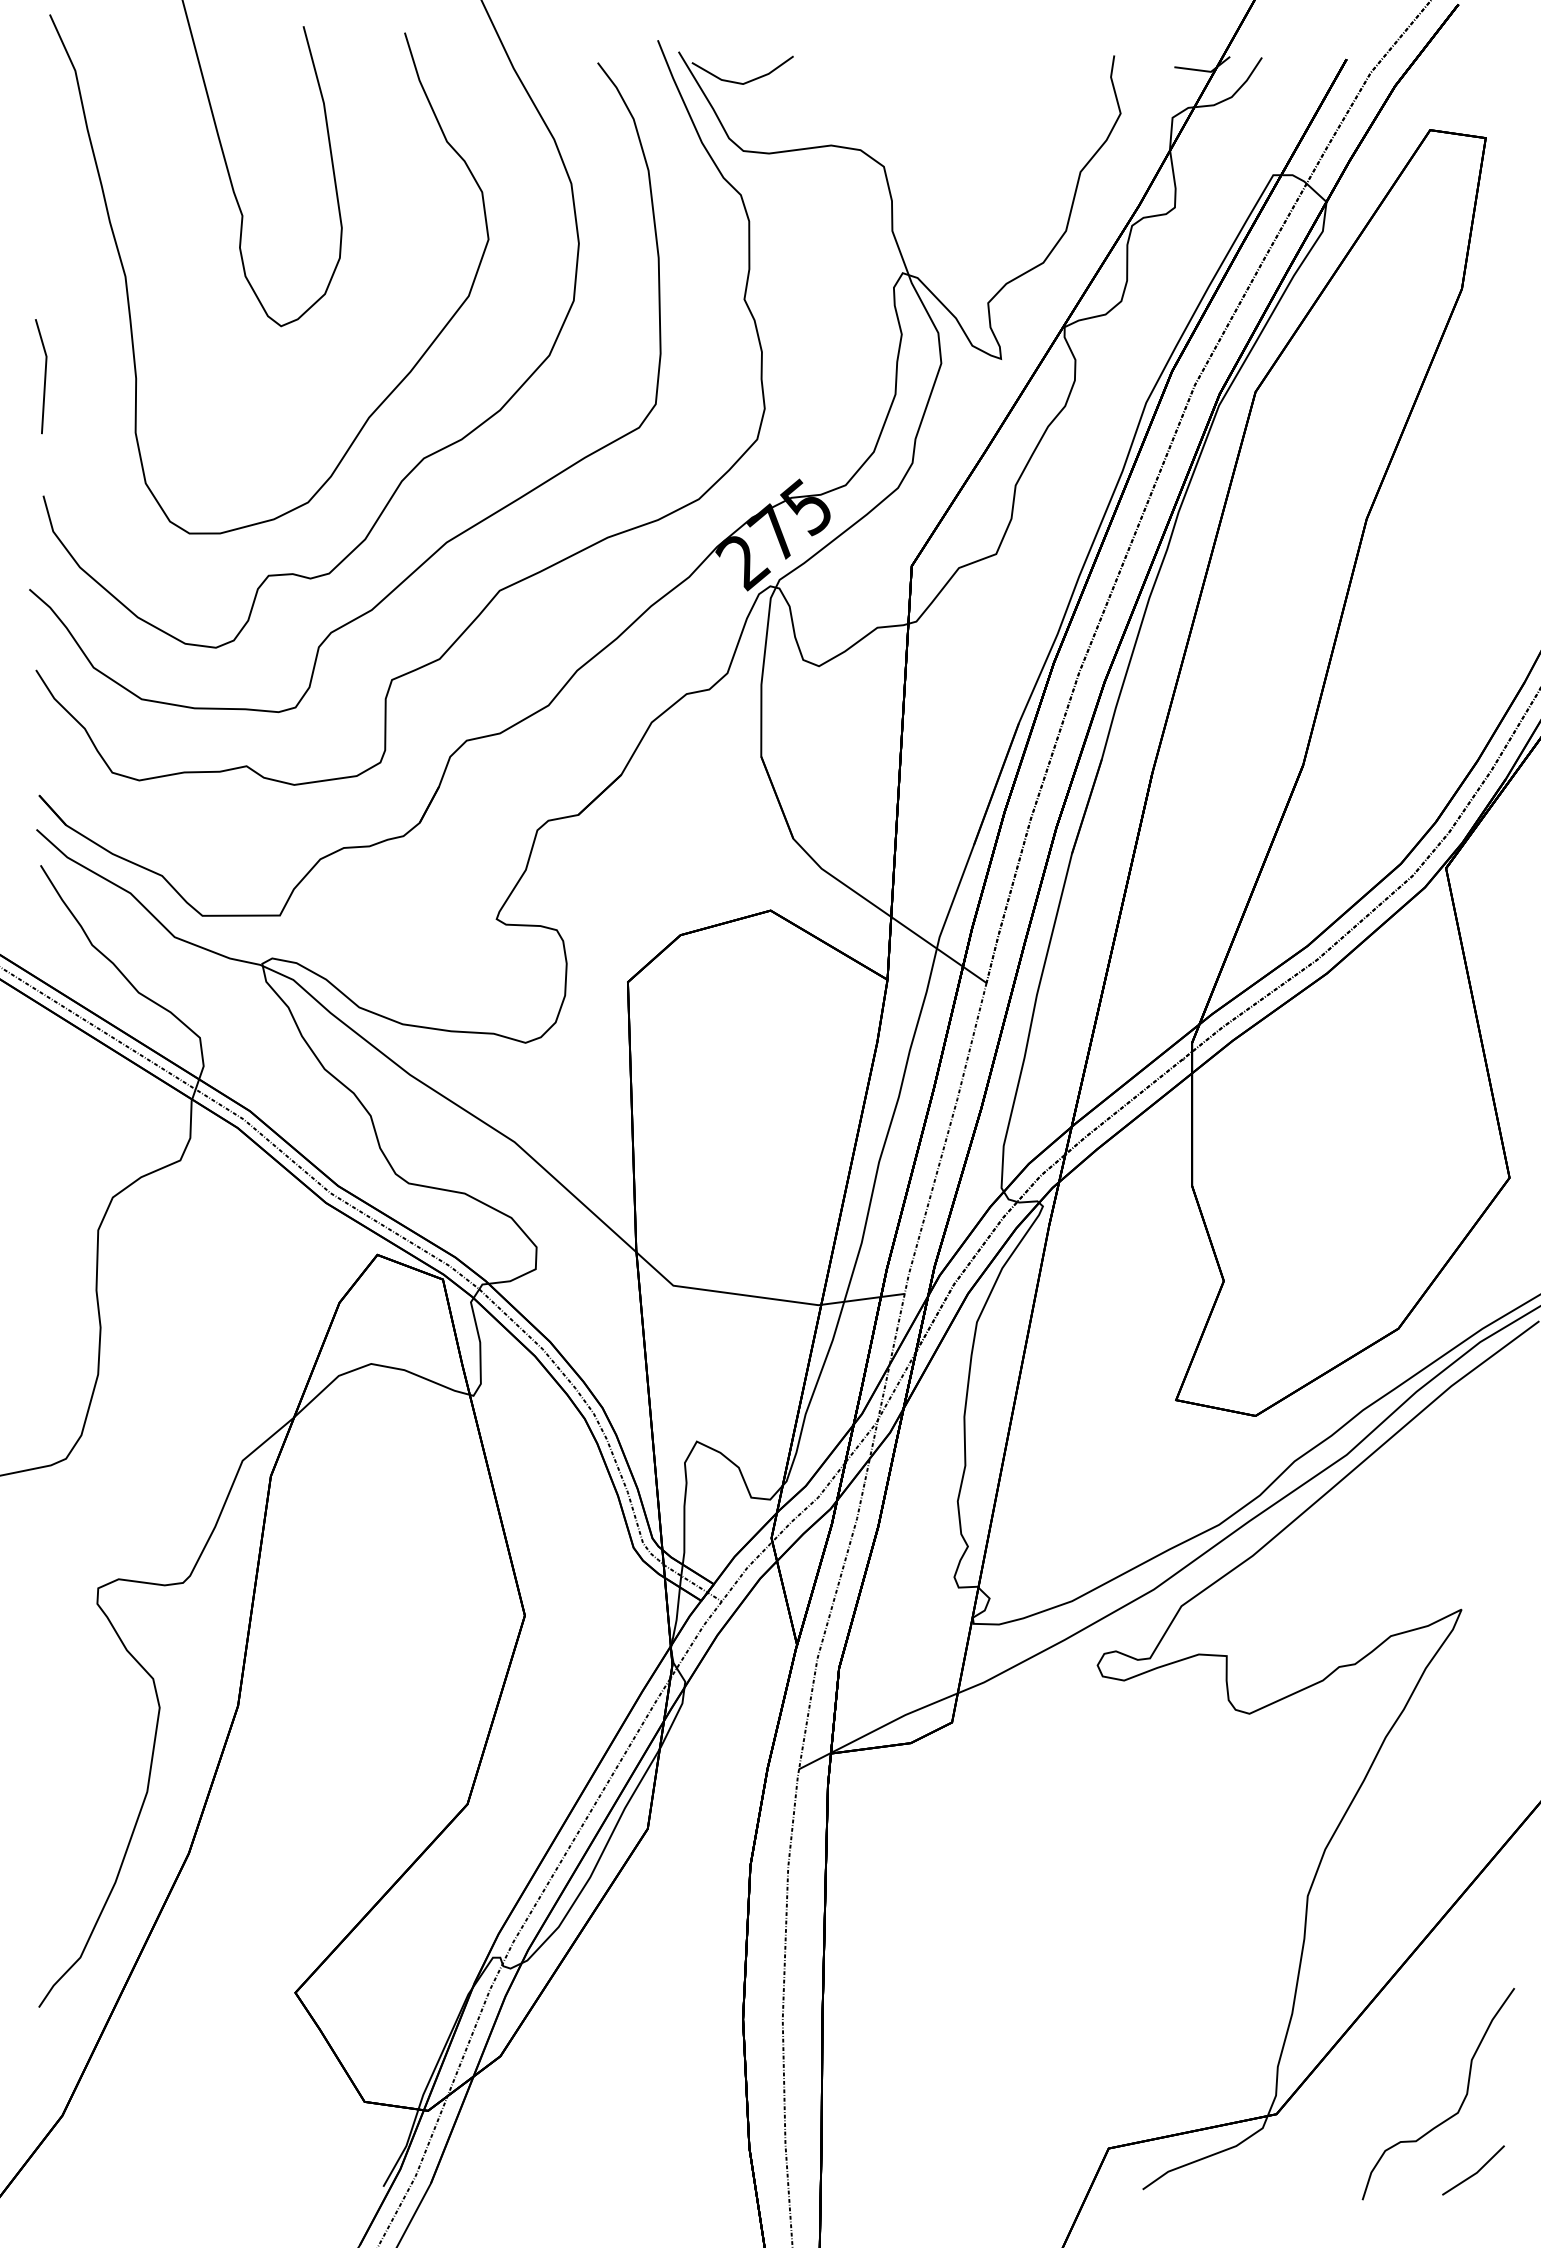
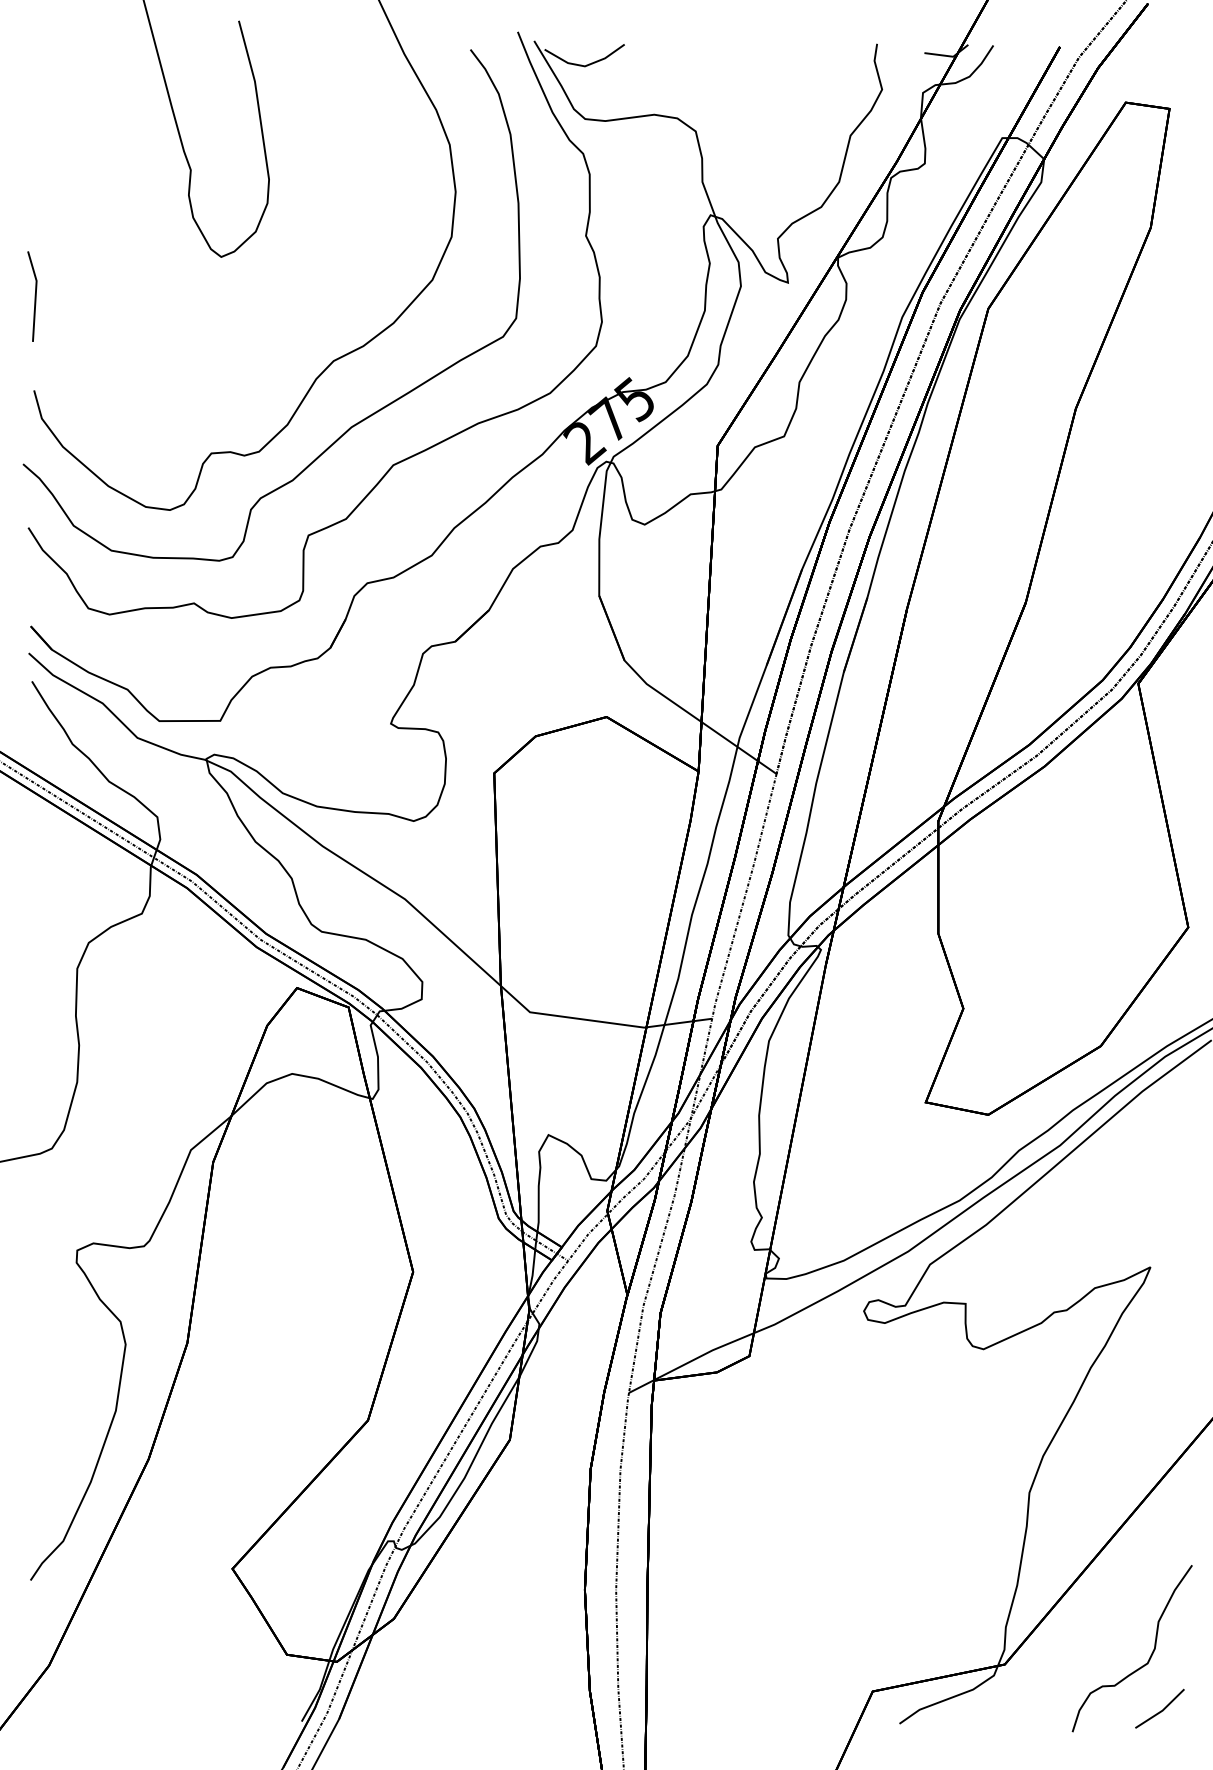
part: (128, 291) -> (101, 229), removed

